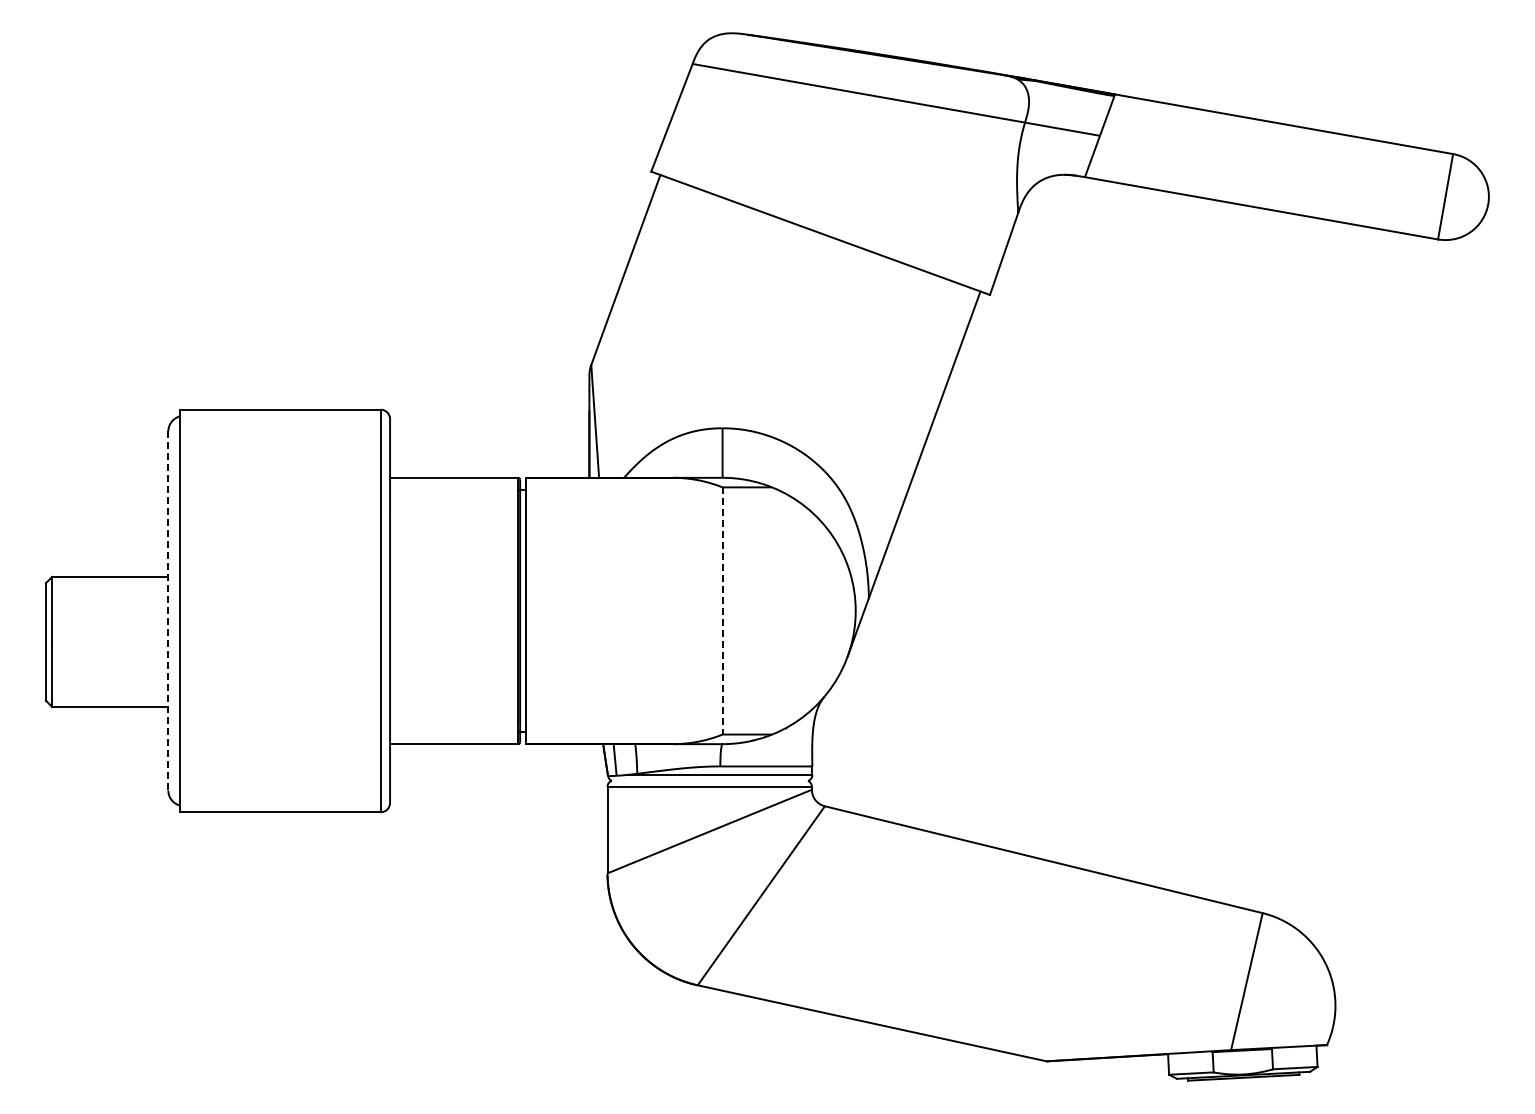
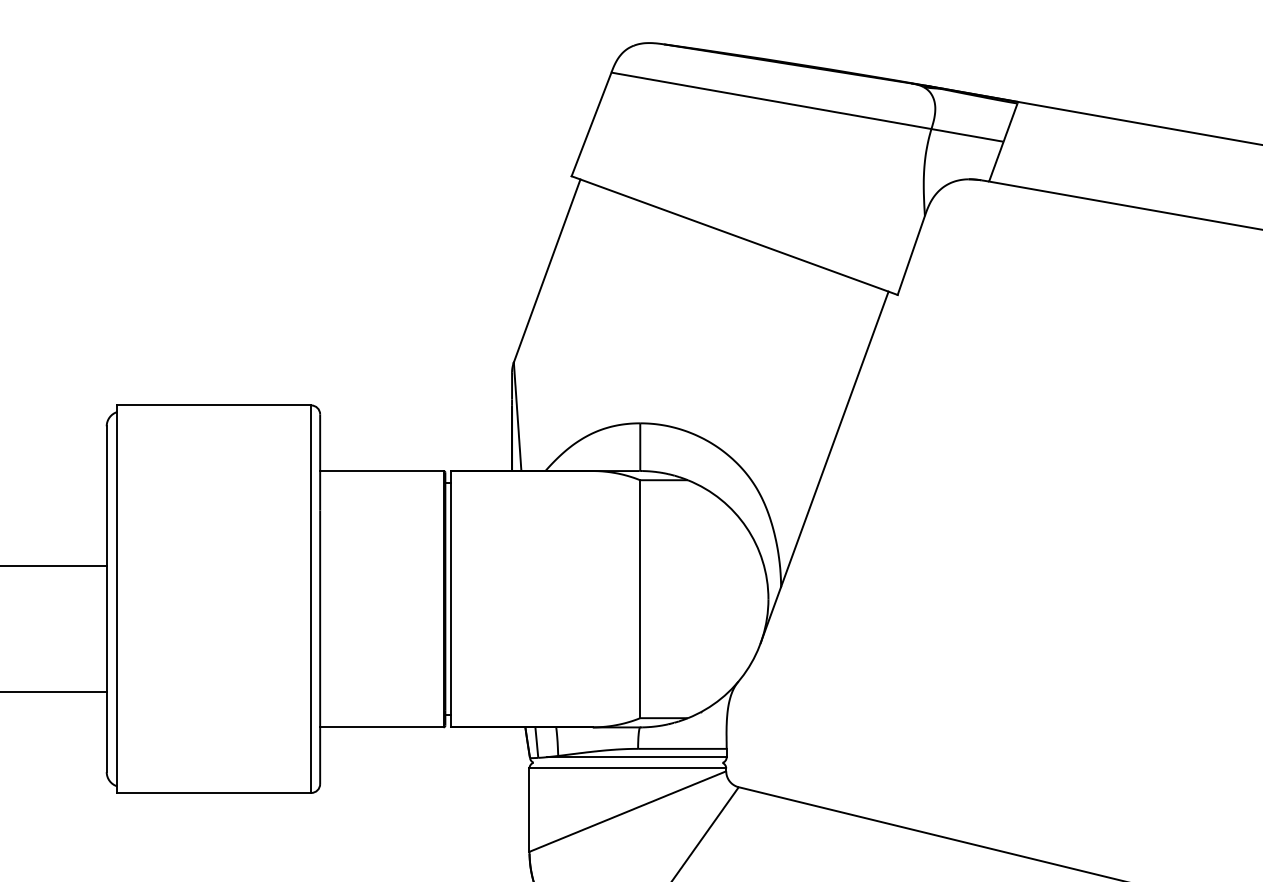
line: (168, 610) -> (106, 598), dashed -> solid
line: (722, 610) -> (640, 598), dashed -> solid

